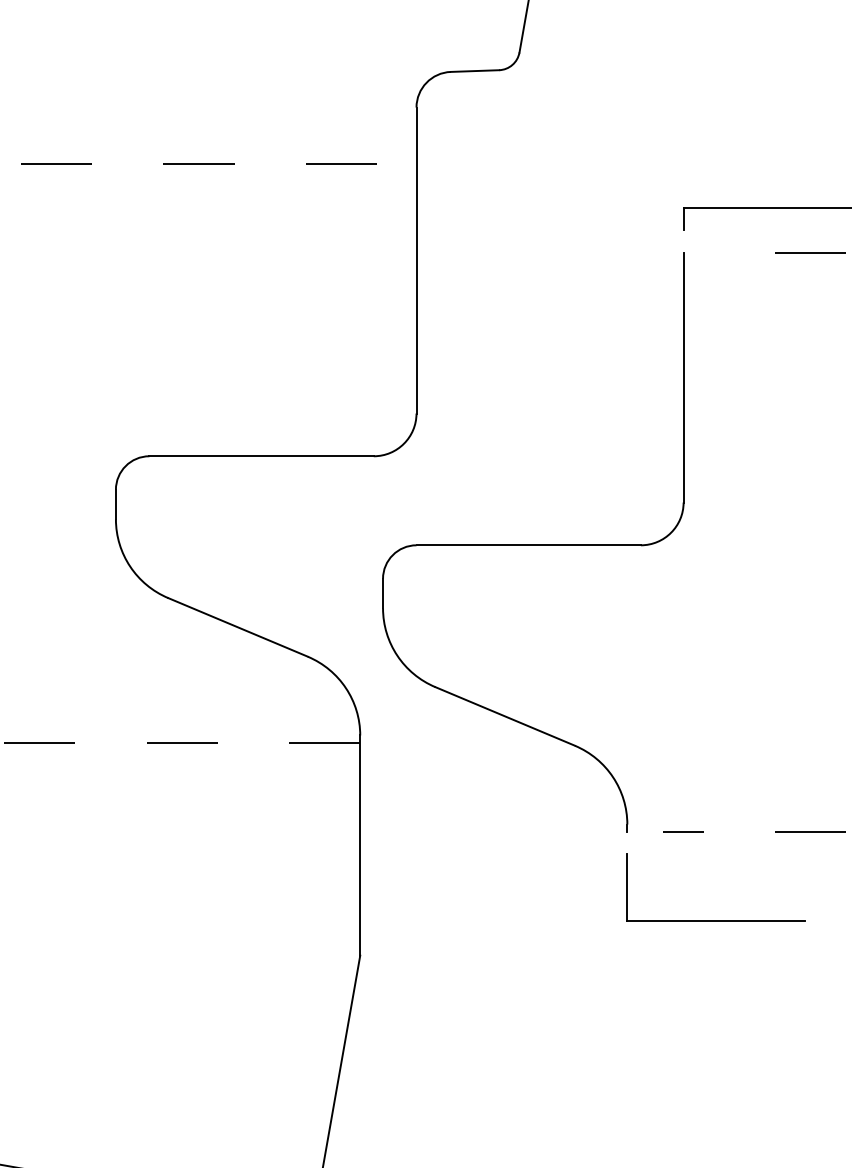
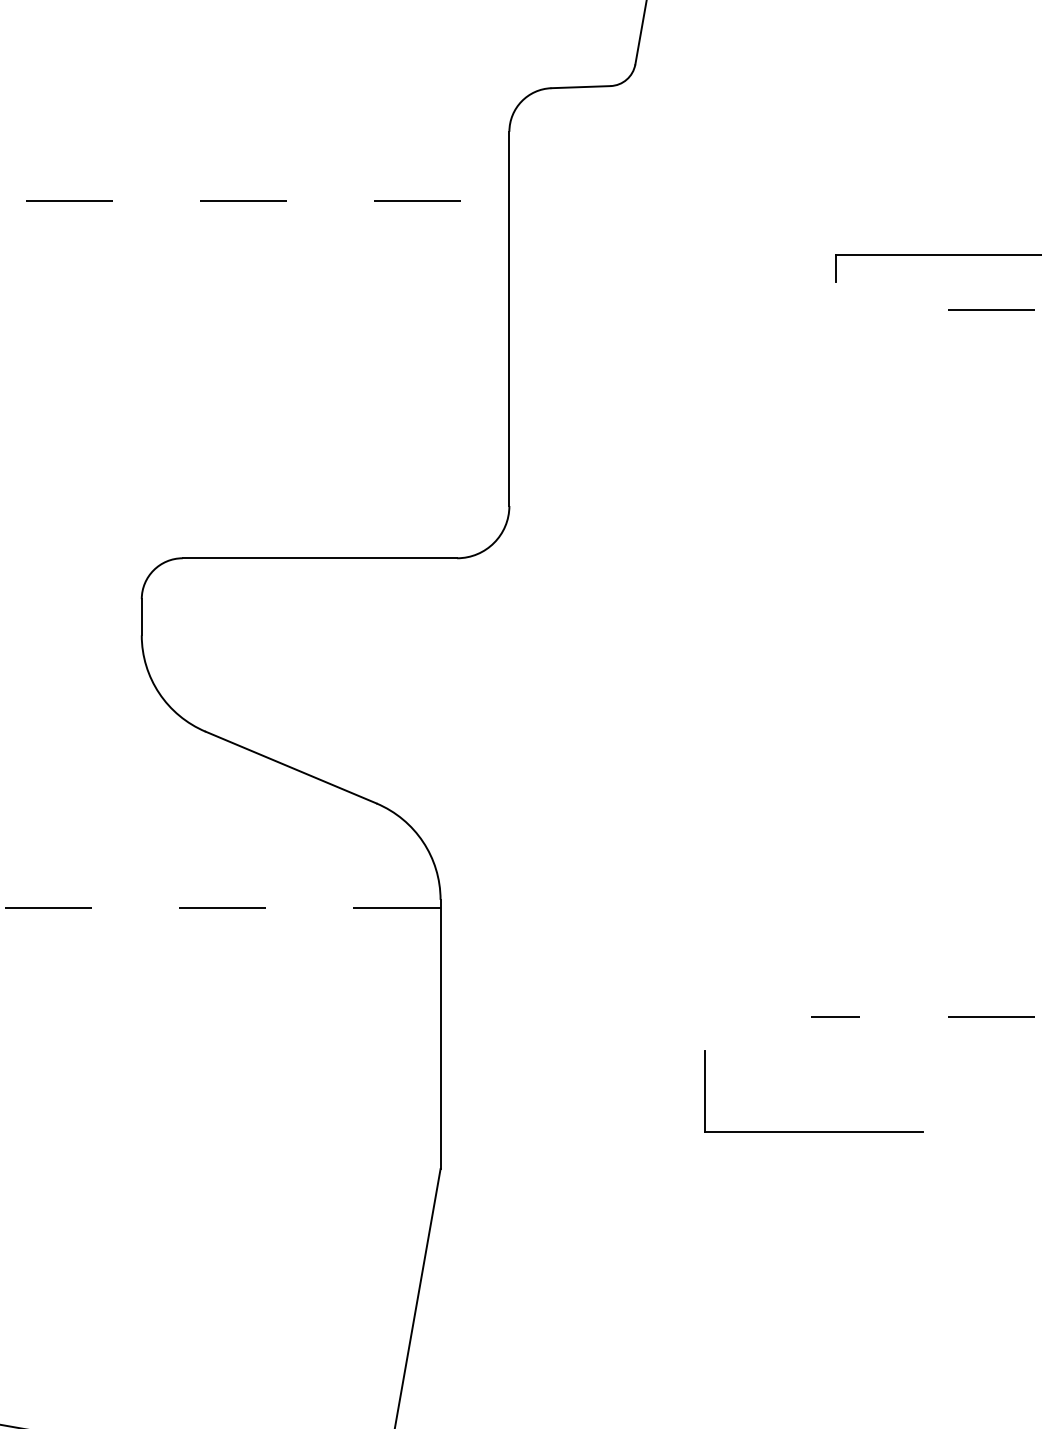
part: (532, 542) -> (651, 663), removed
part: (715, 920) -> (813, 1131), moved

